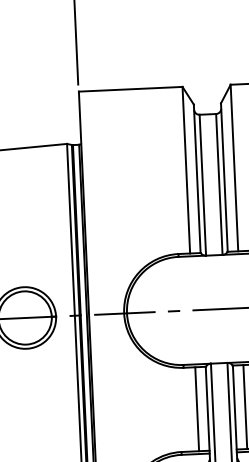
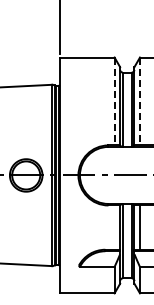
line: (233, 168) -> (139, 101), solid -> dashed
line: (186, 170) -> (114, 101), solid -> dashed
line: (196, 409) -> (114, 227), removed

